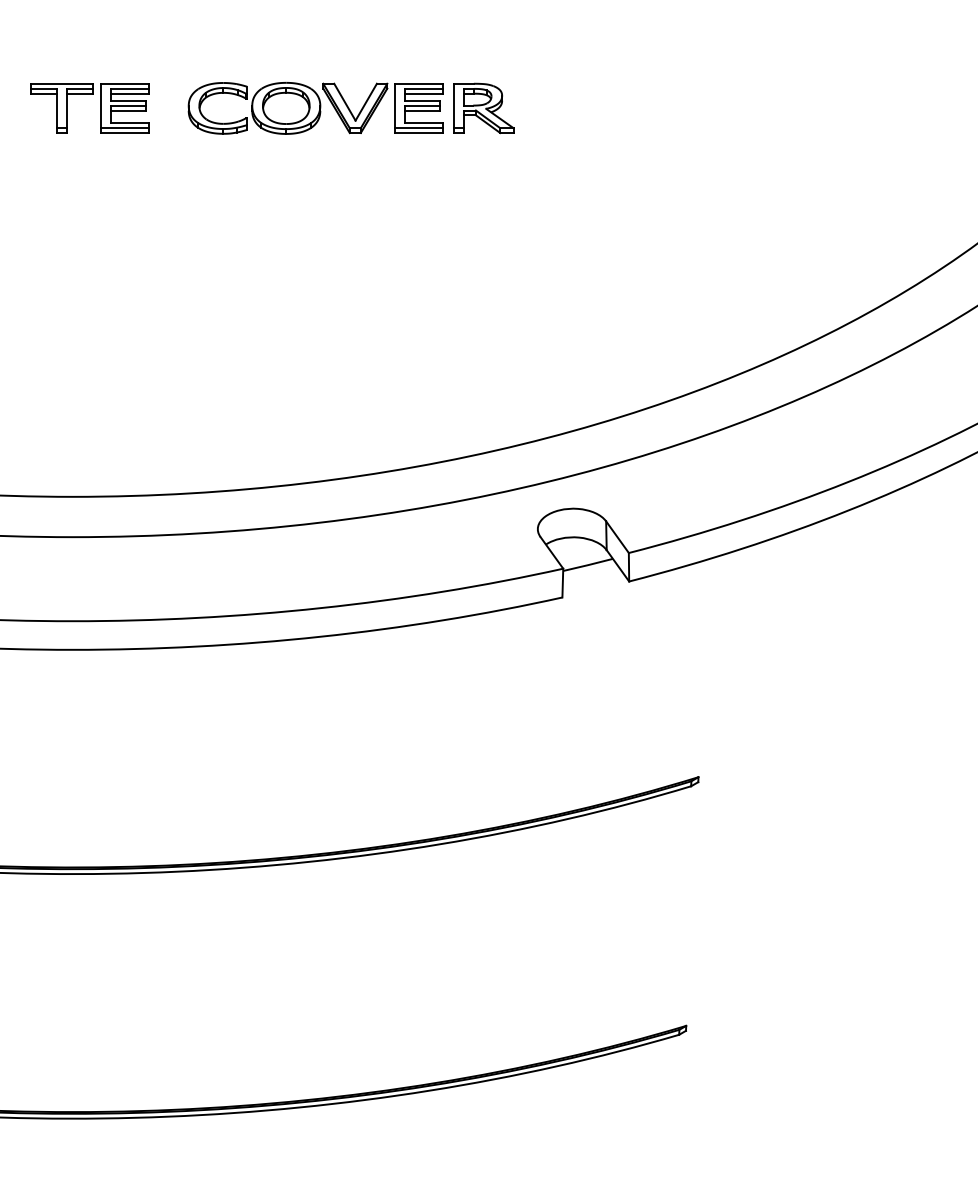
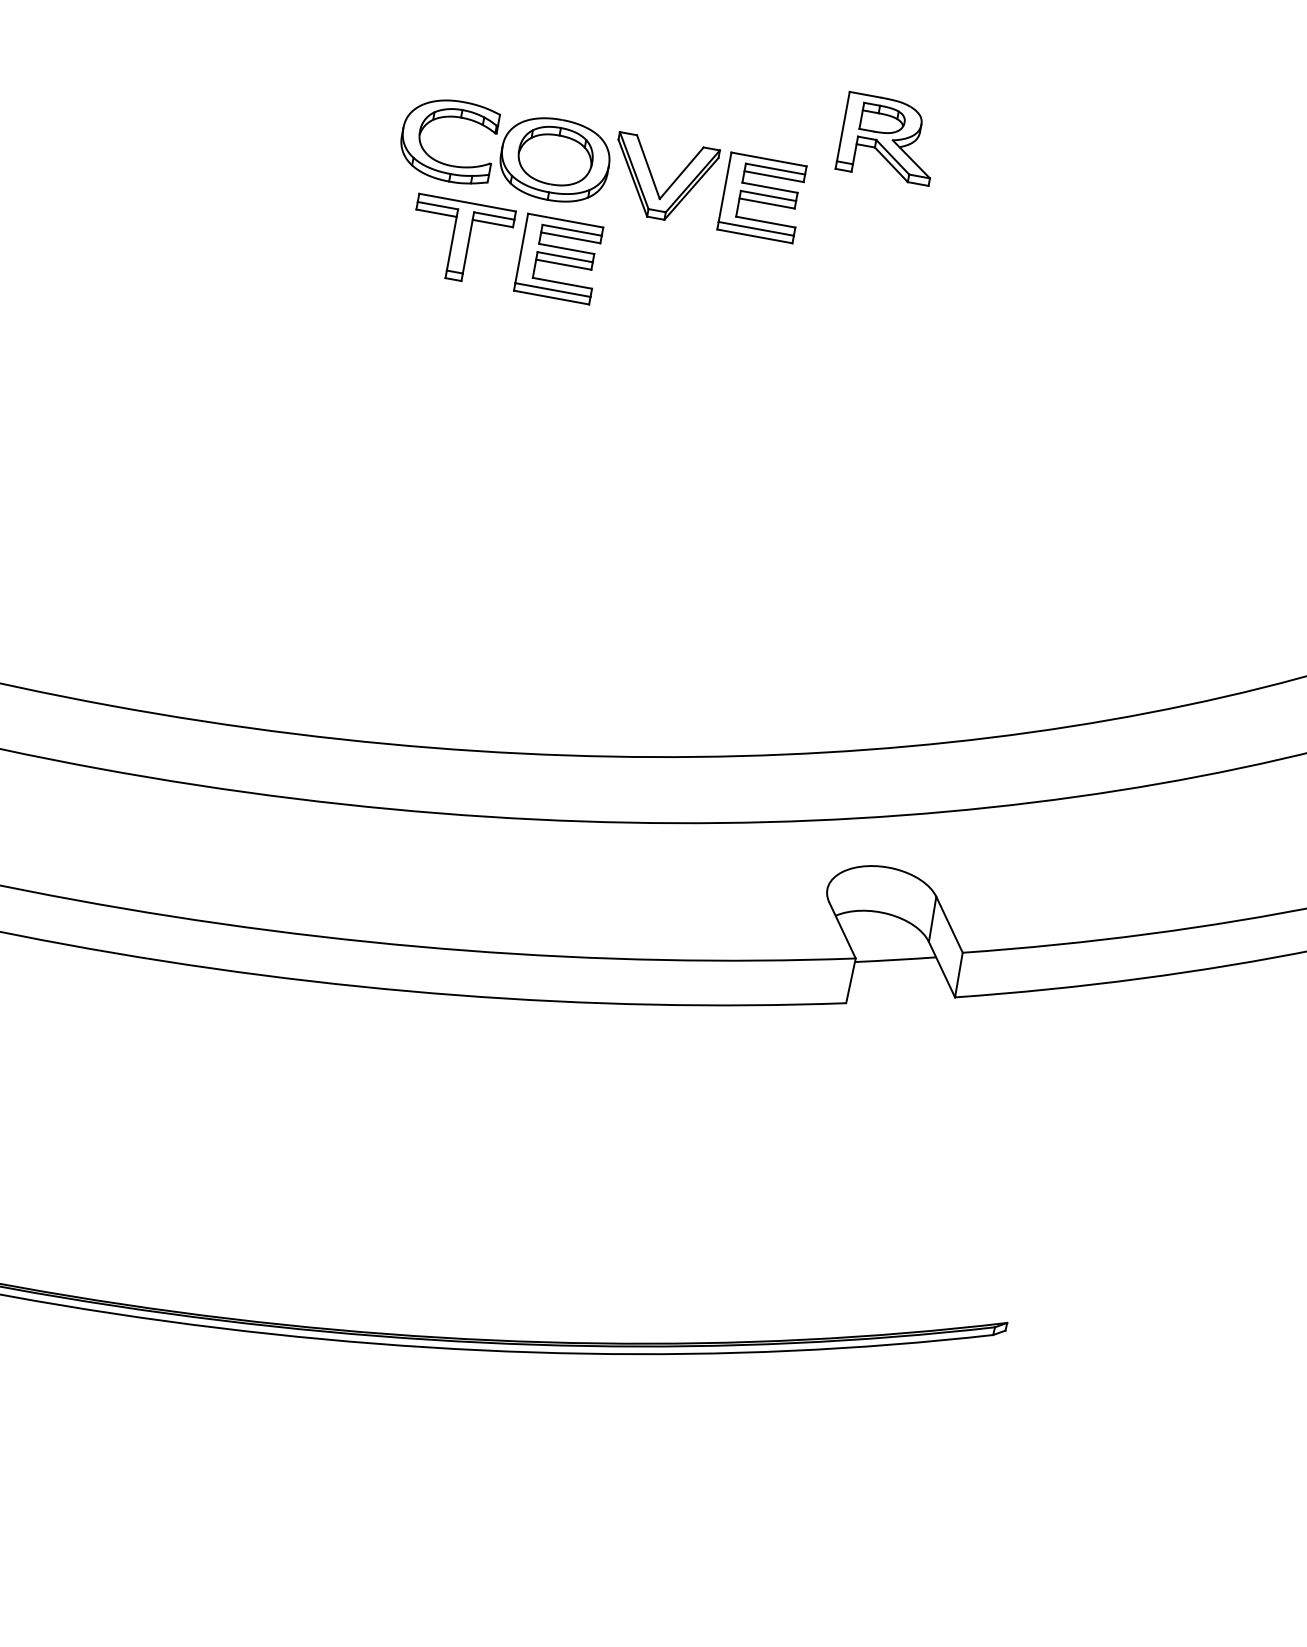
part: (100, 108) -> (520, 252), moved
part: (483, 108) -> (888, 138), moved

